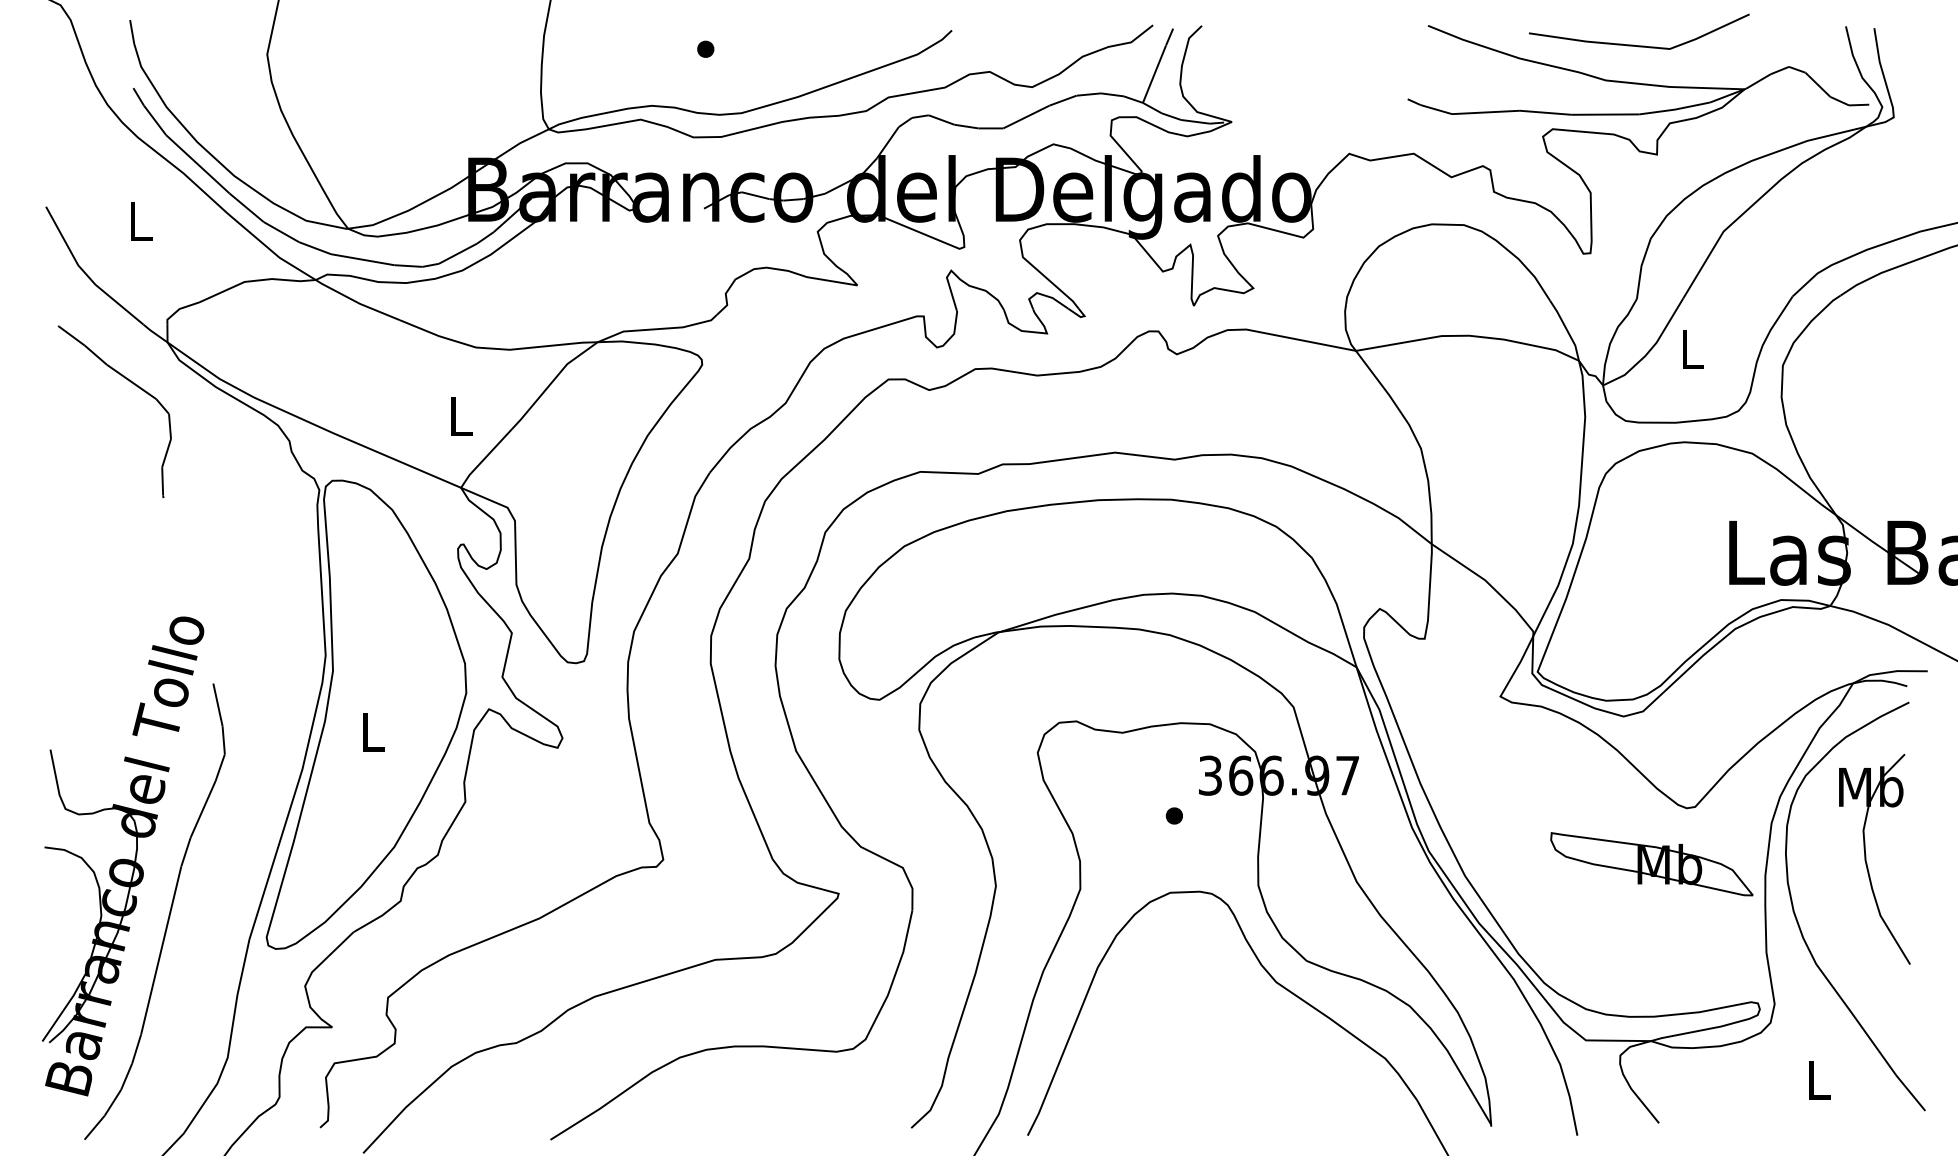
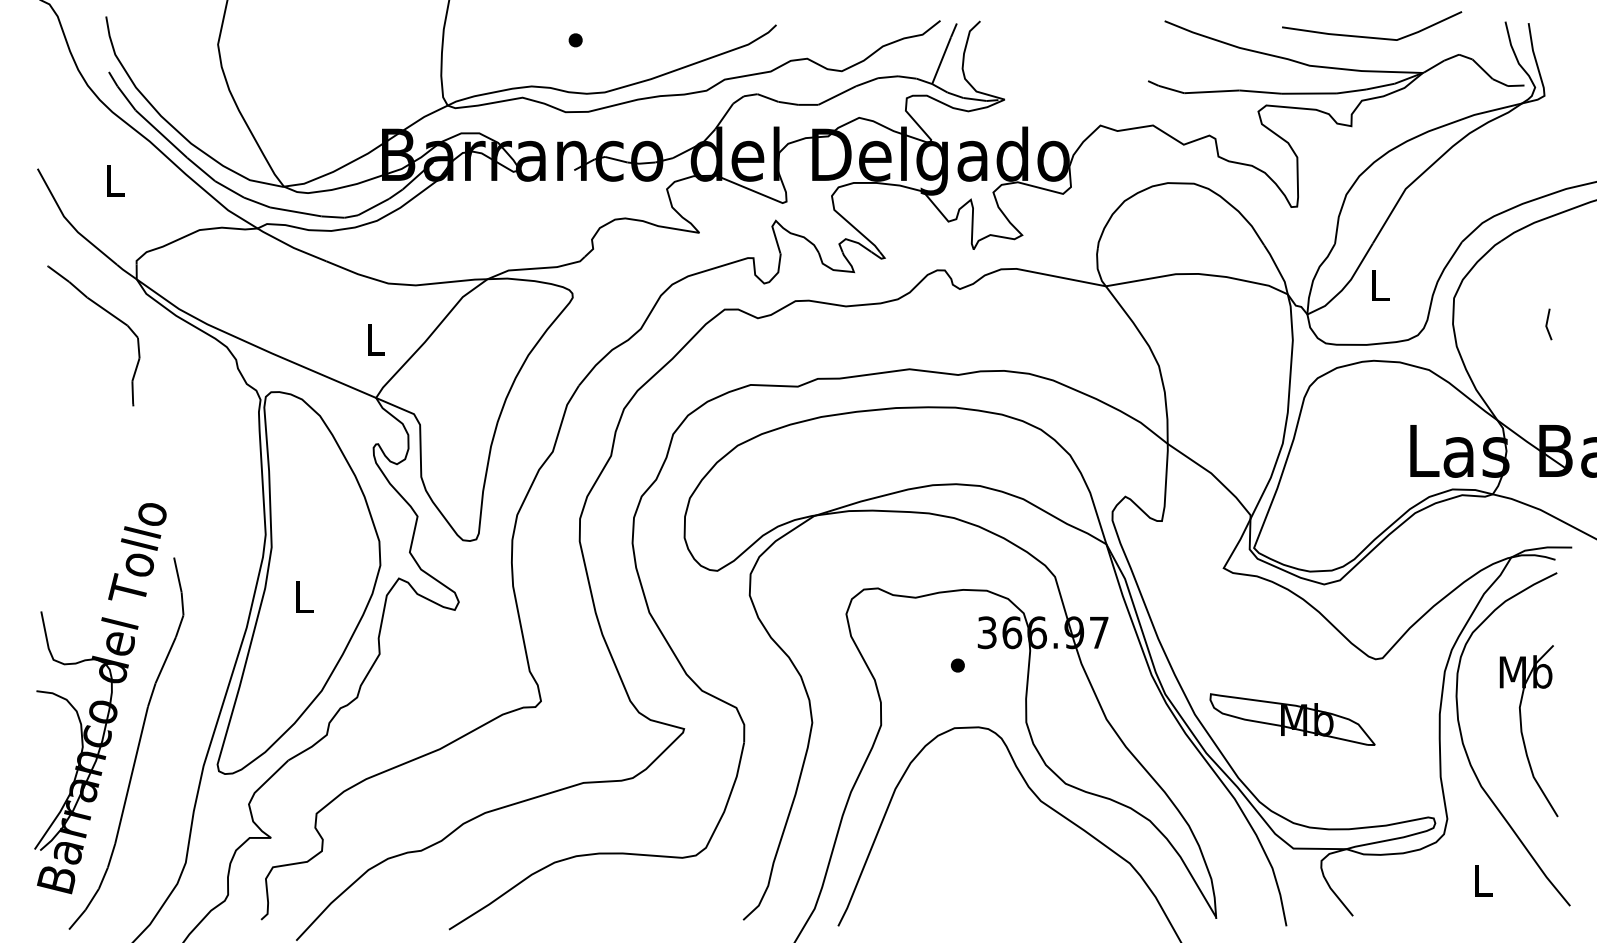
line: (1639, 45) -> (1372, 37), moved
line: (1897, 397) -> (1547, 324), added
part: (1866, 858) -> (1522, 730), moved
part: (1651, 864) -> (1292, 719), moved

